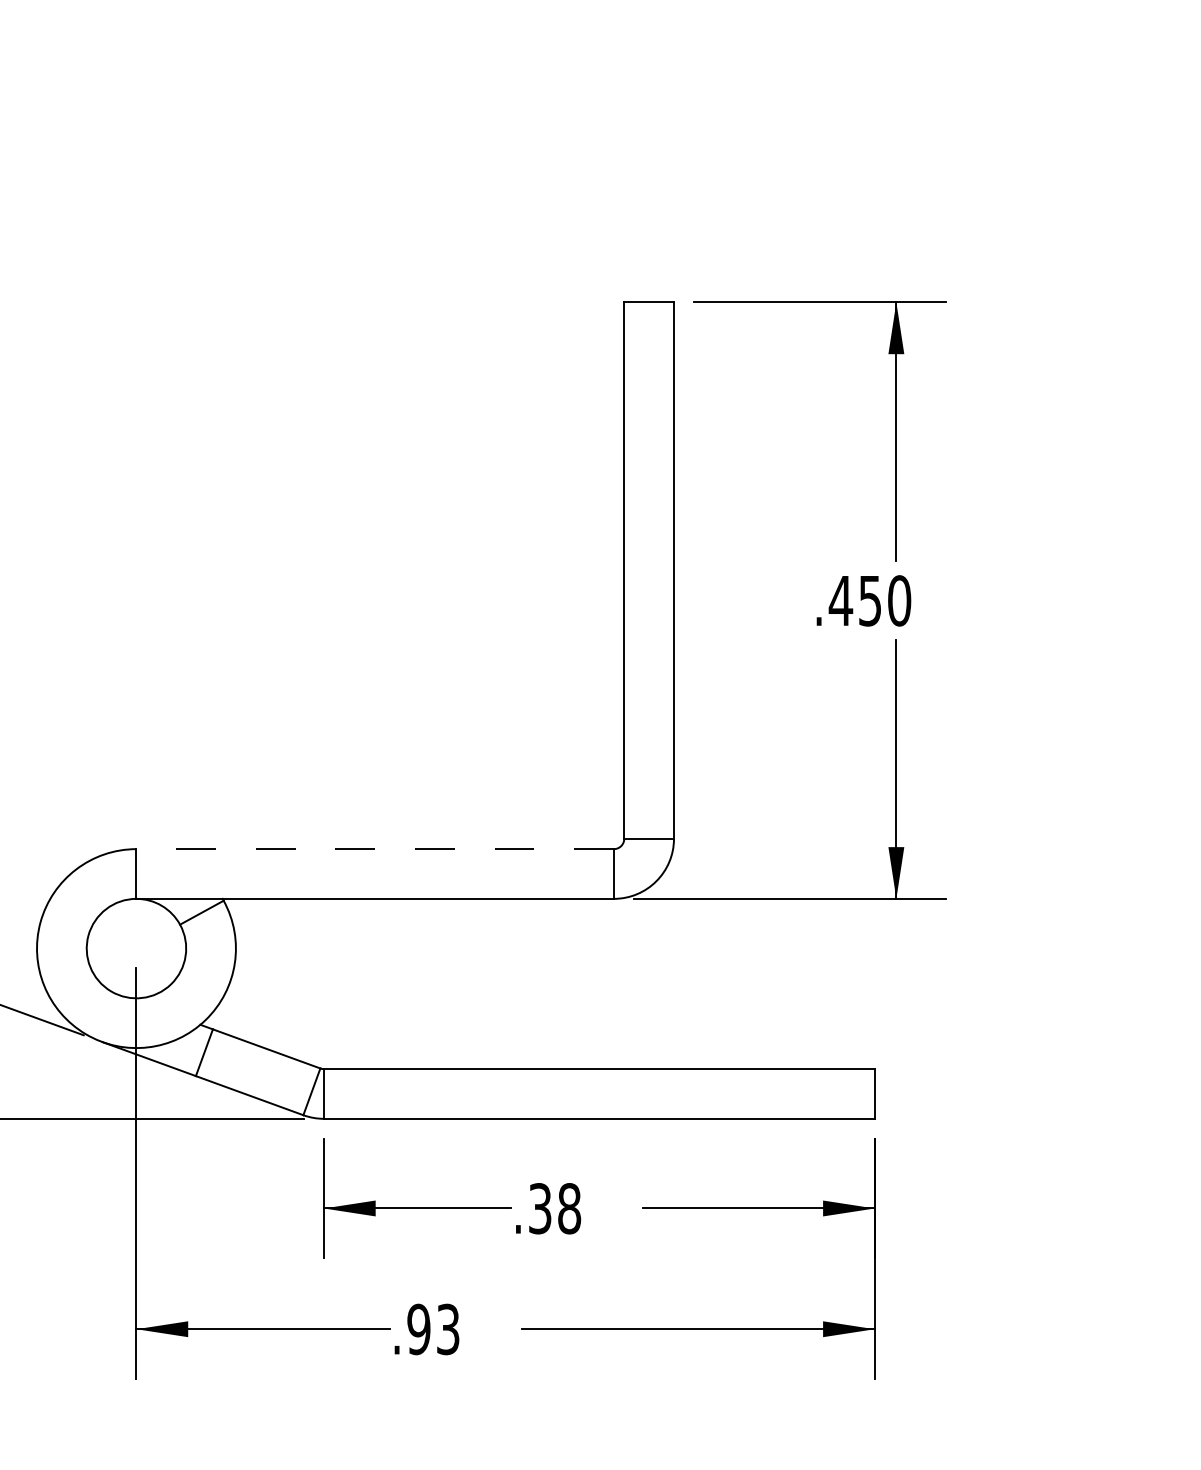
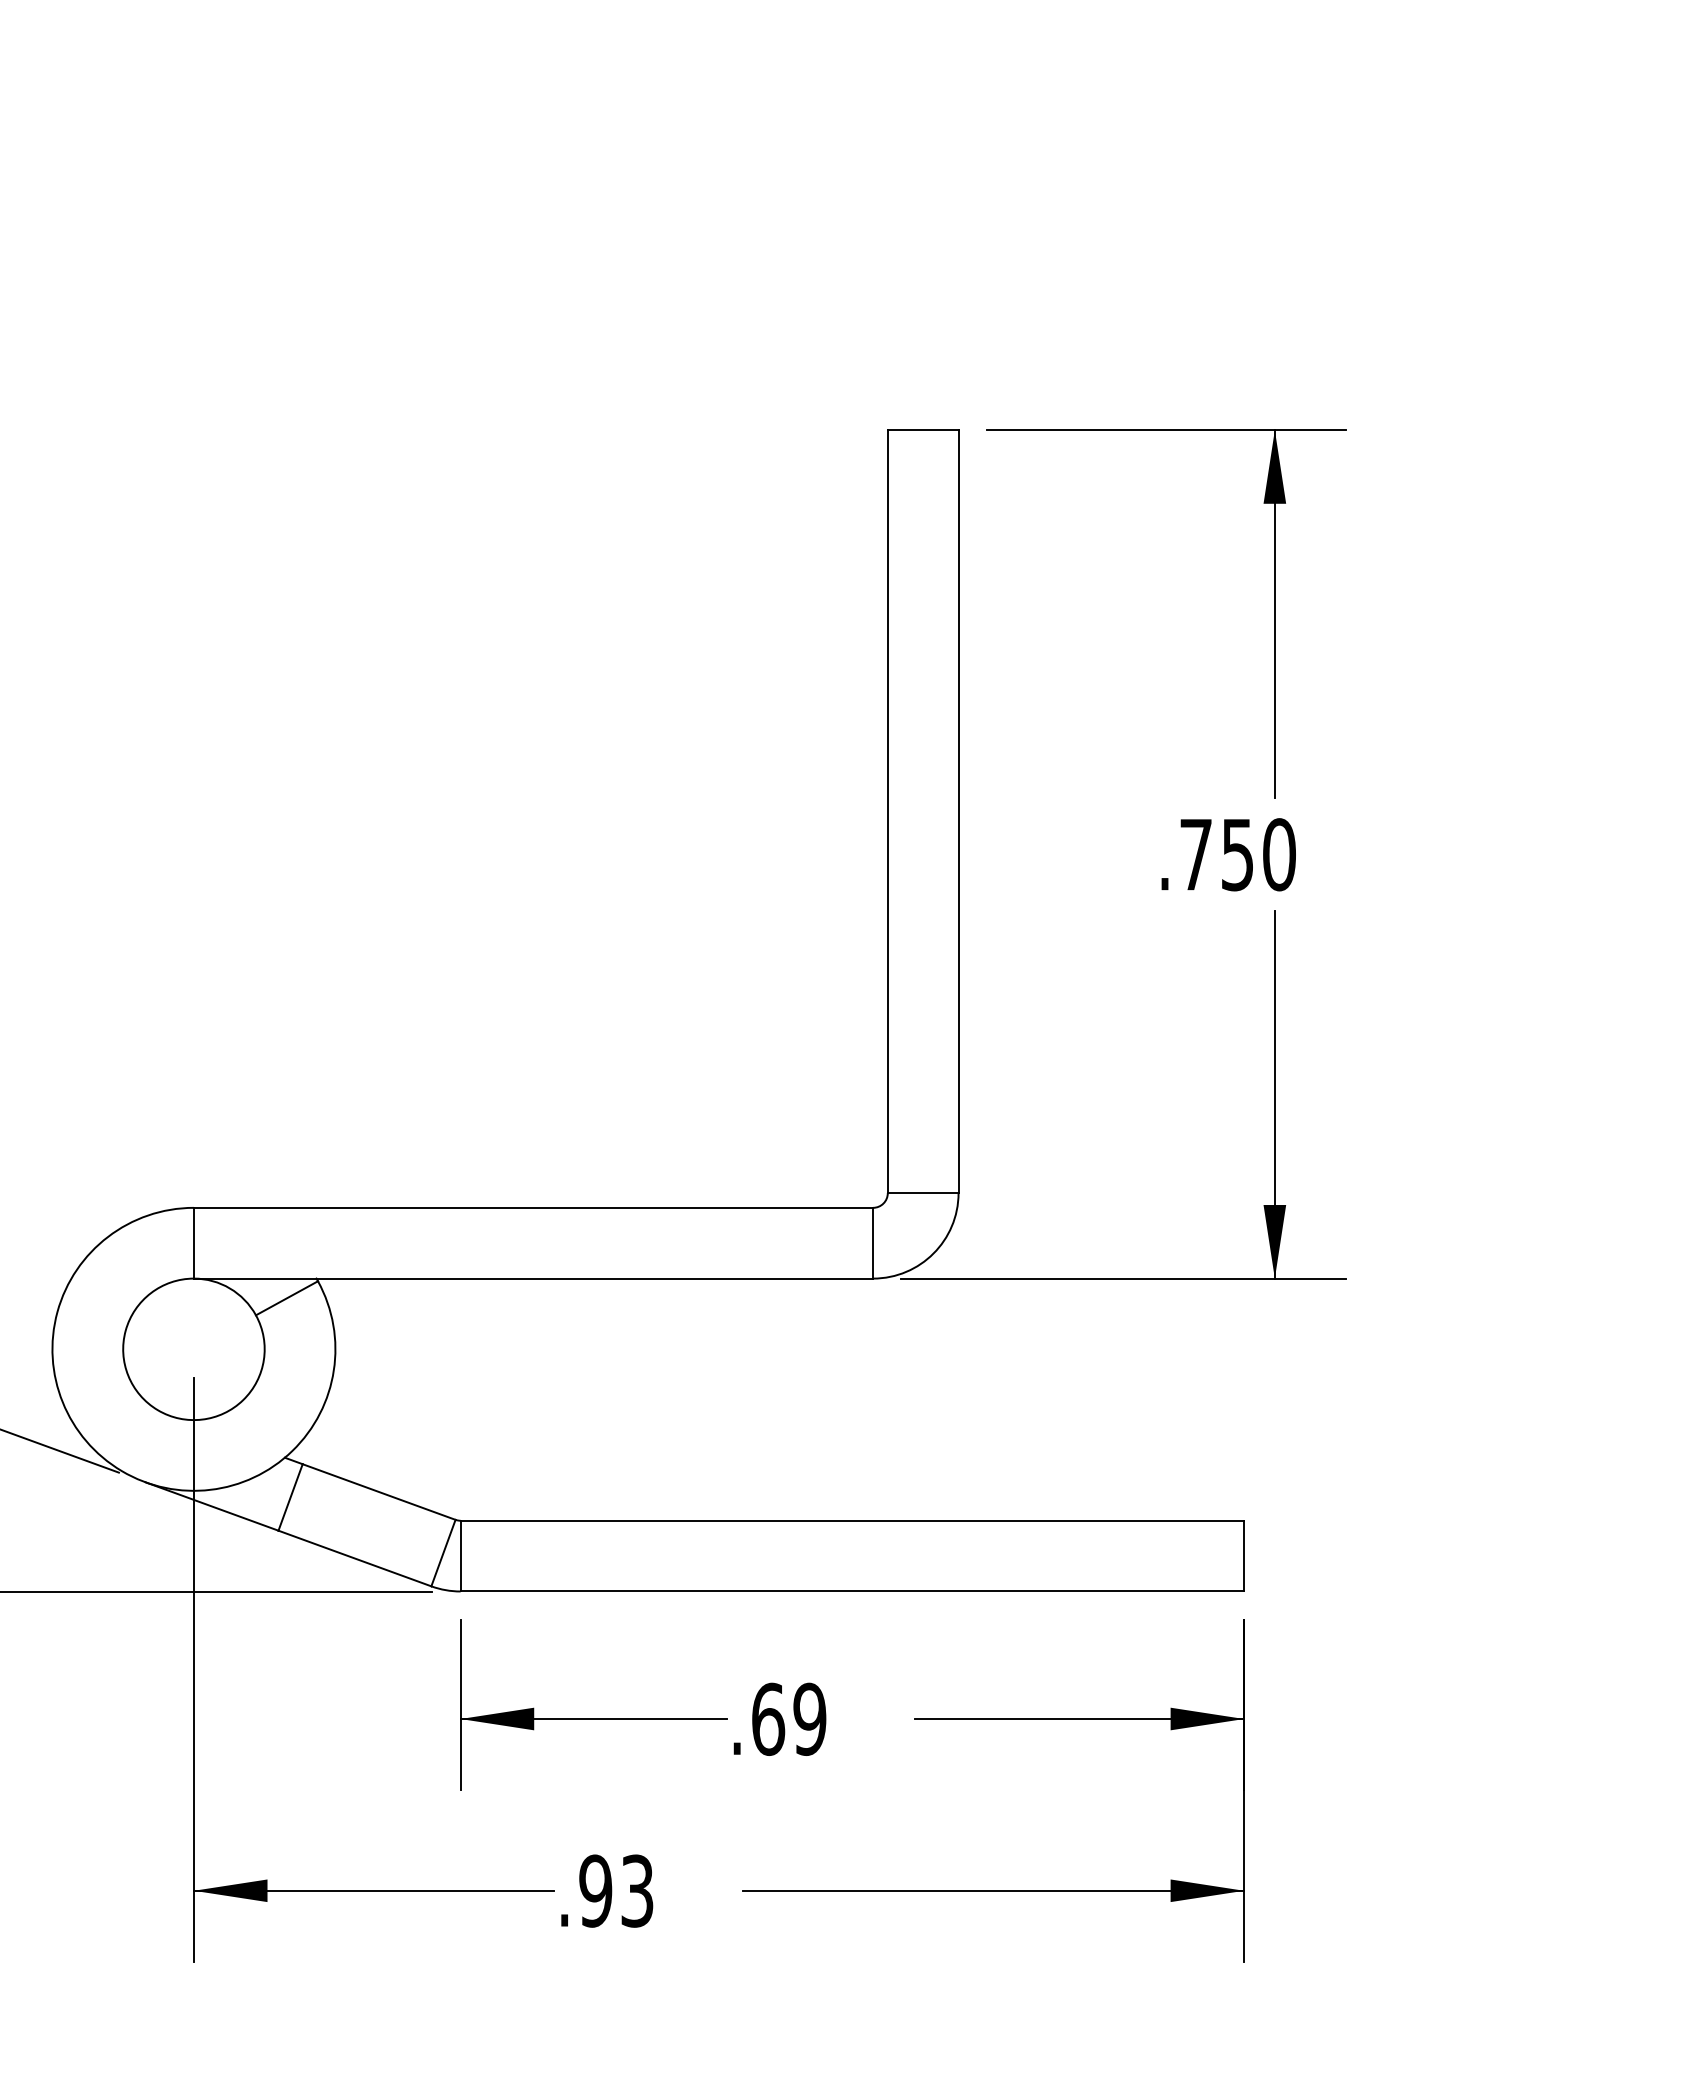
text: (840, 600) -> (1195, 854), .450 -> .750
line: (375, 848) -> (533, 1207), dashed -> solid
text: (555, 1208) -> (789, 1718), .38 -> .69

